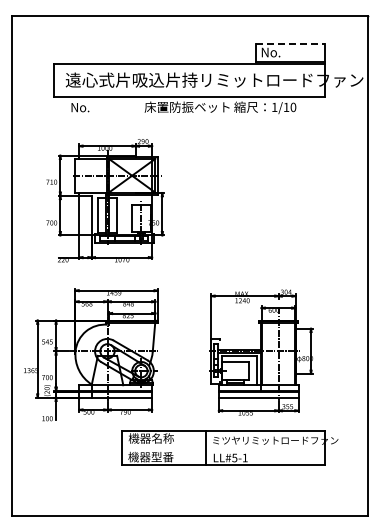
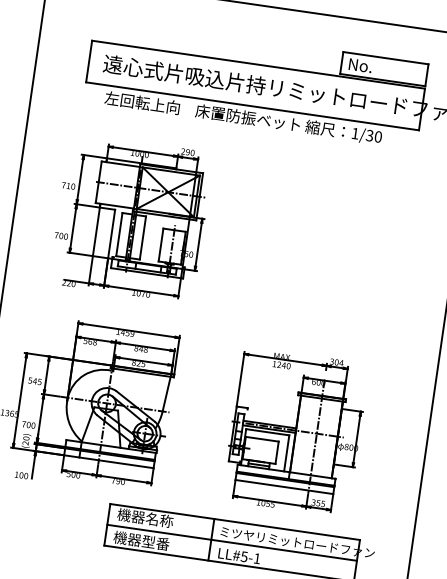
line: (290, 43) -> (386, 58), dashed -> solid
text: (100, 107) -> (141, 102), No. -> 左回転上向
text: (286, 107) -> (369, 135), 1/10 -> 1/30
line: (223, 448) -> (232, 543), added

